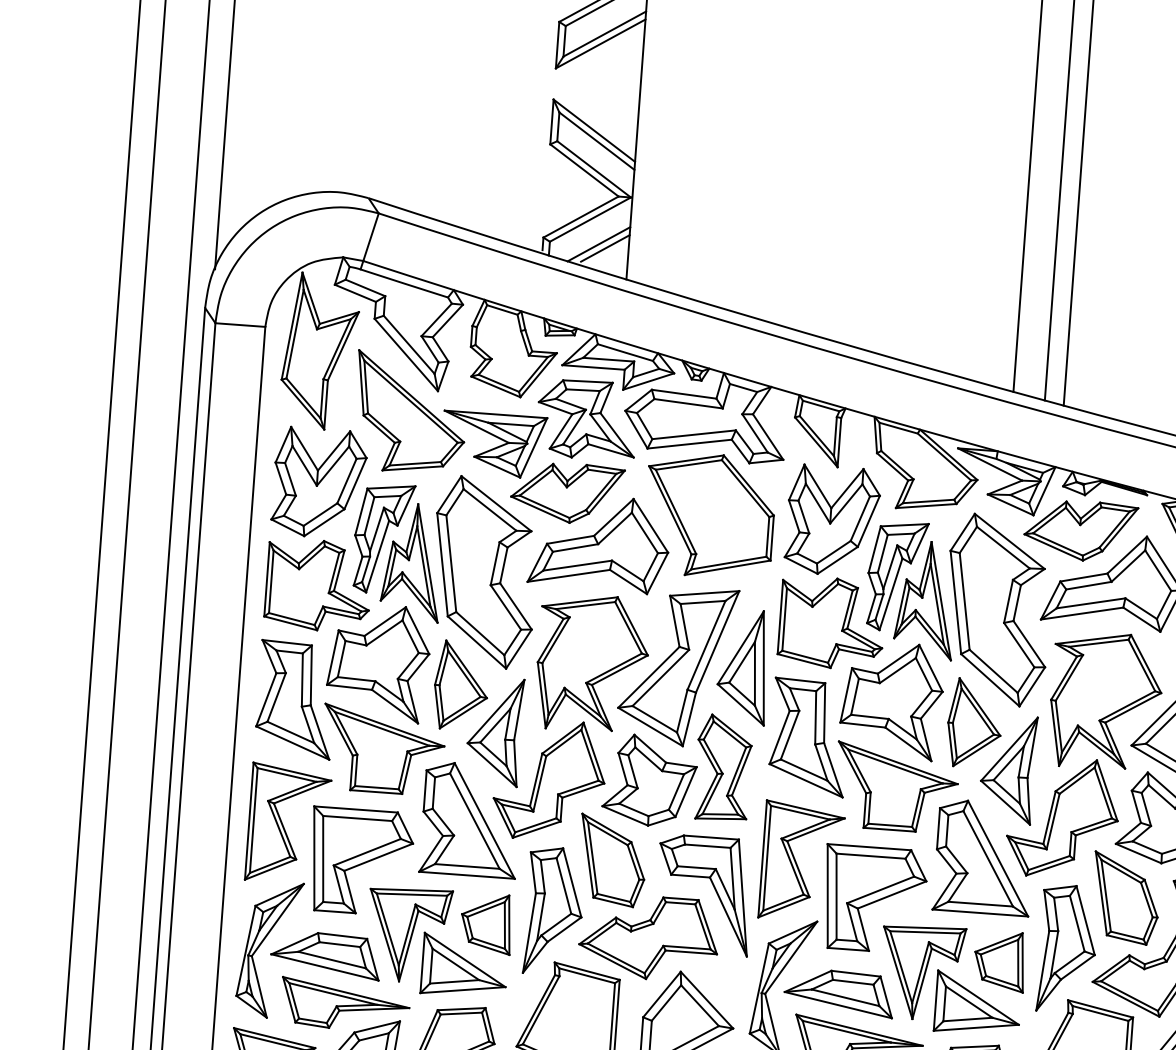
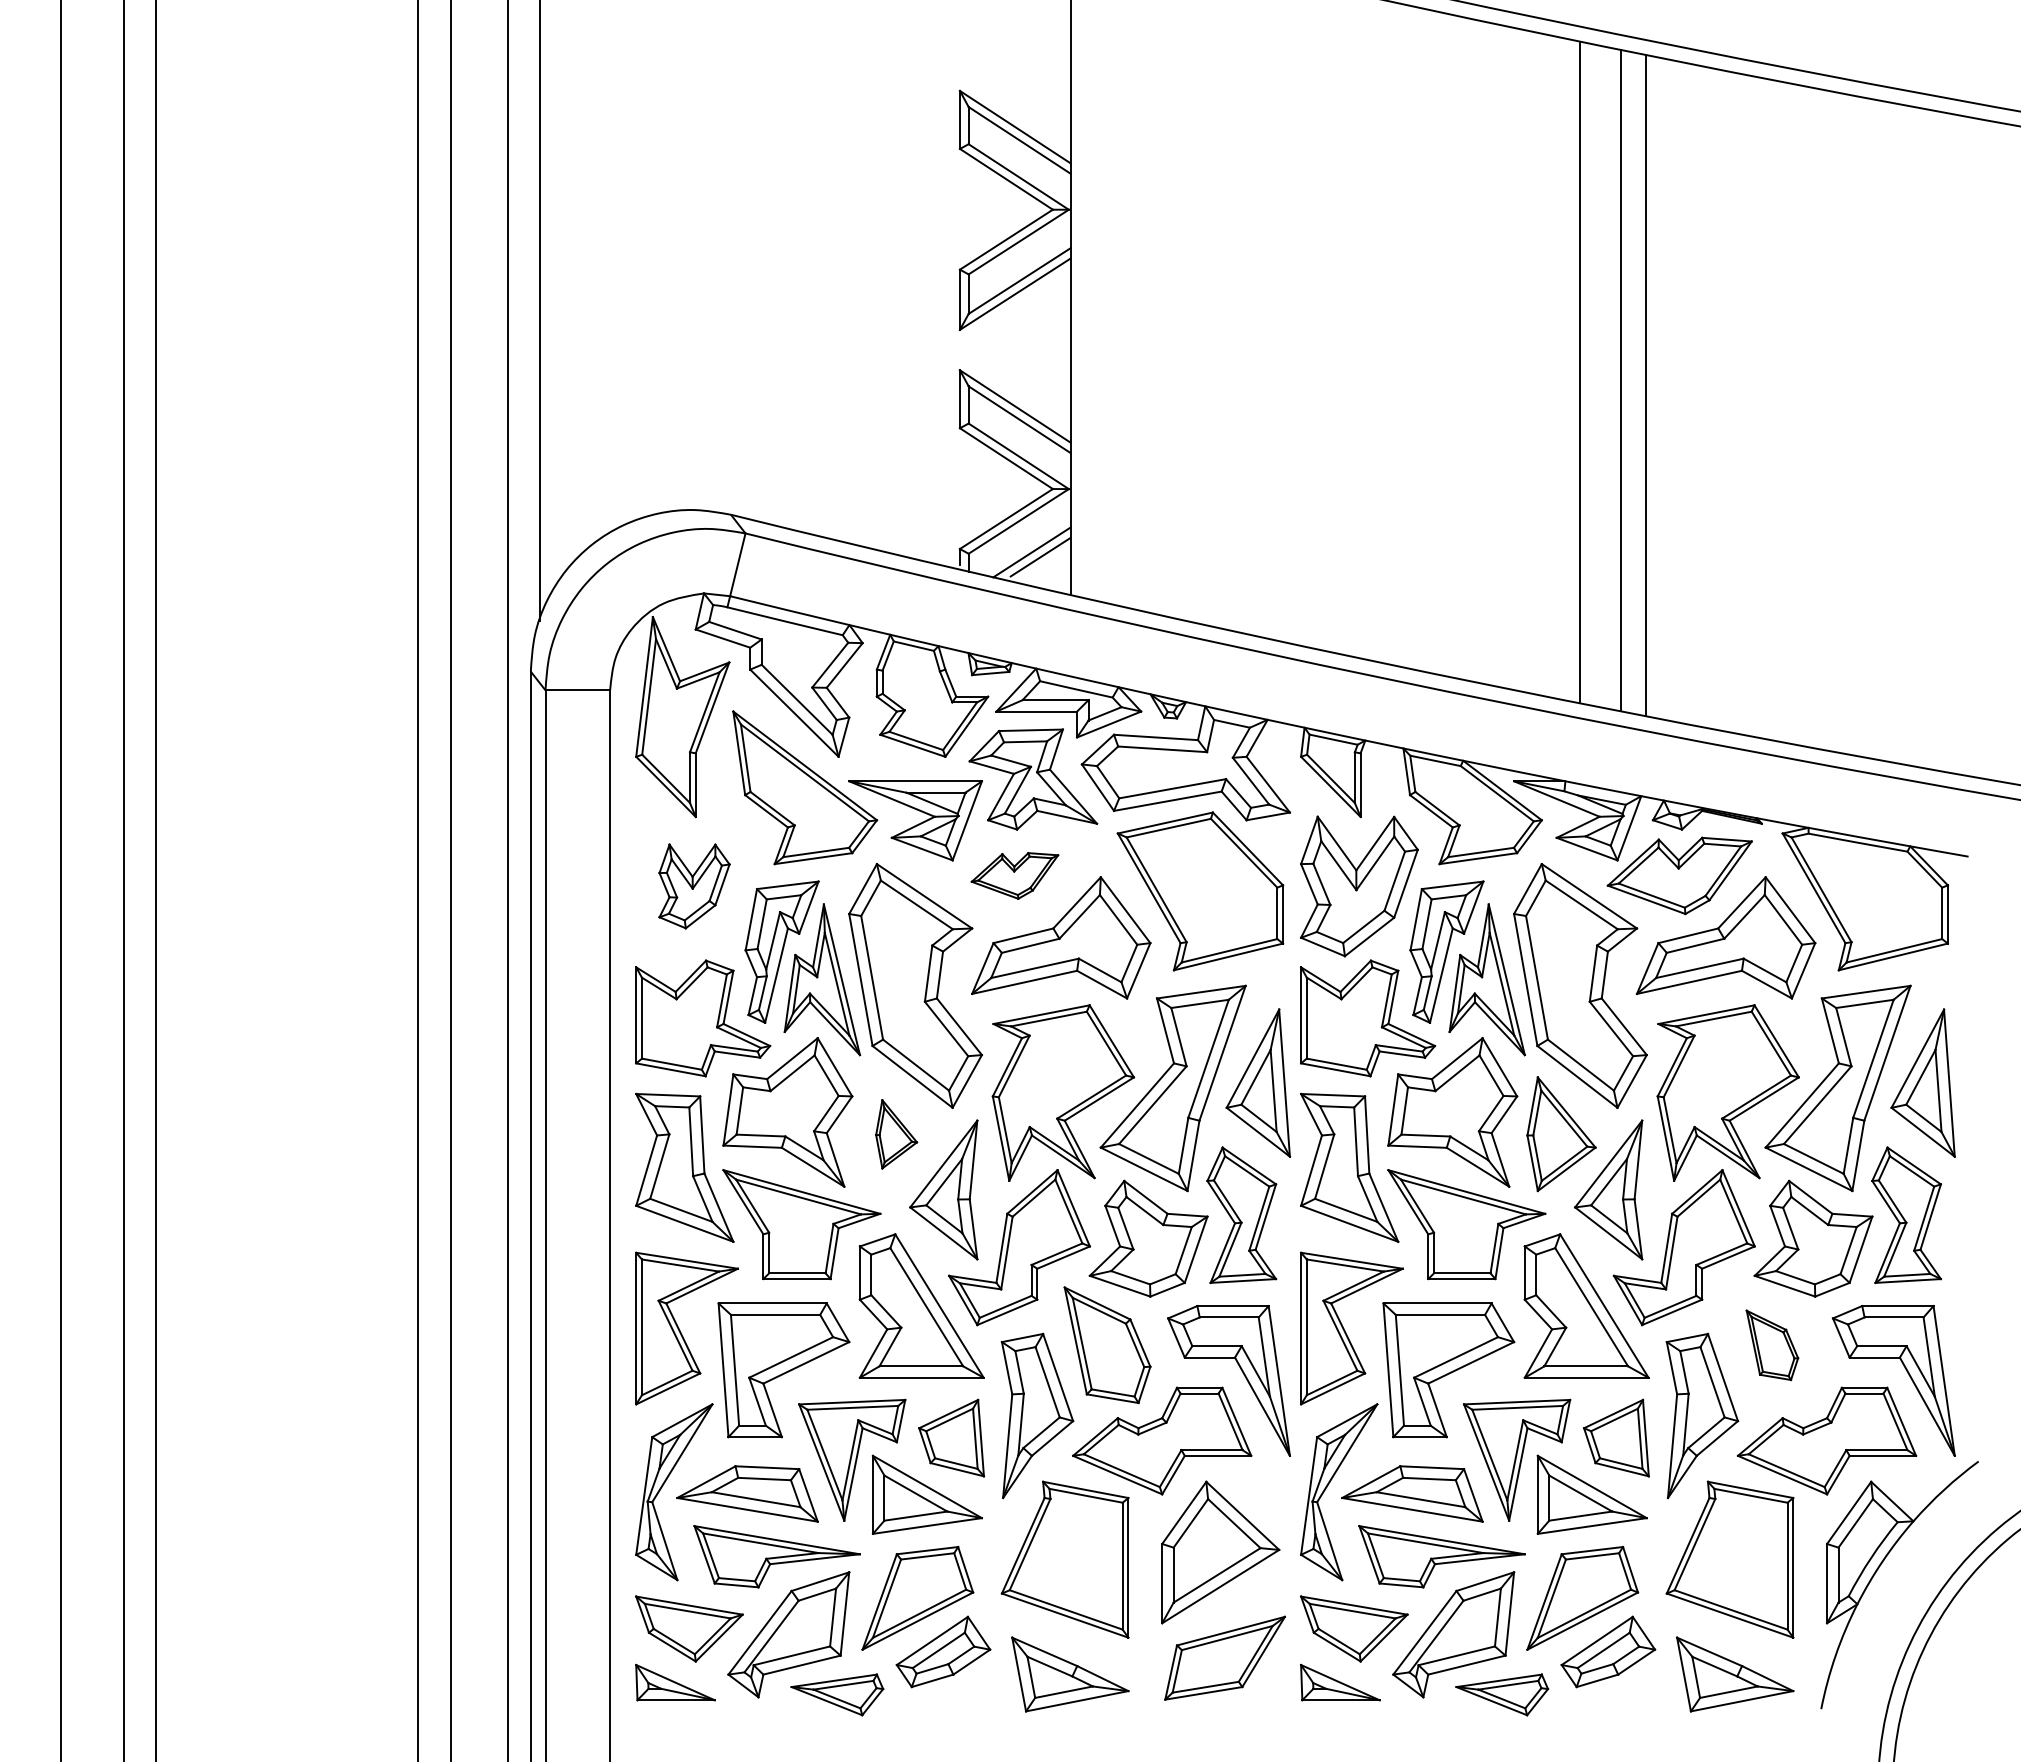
part: (319, 483) -> (694, 886), size x0.6
part: (567, 492) -> (1014, 875), size x0.6
part: (461, 686) -> (896, 1134), size x0.6
part: (1125, 898) -> (1772, 1345), size x0.6

